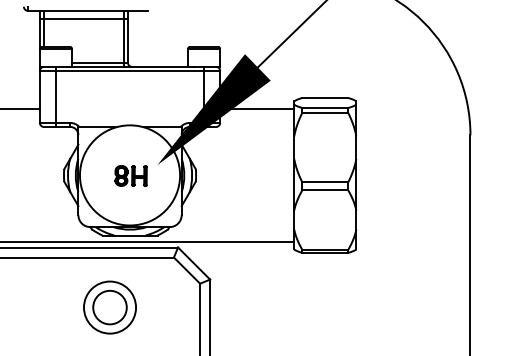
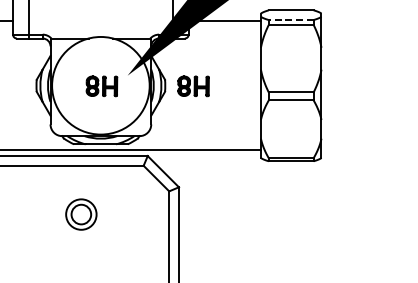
line: (324, 107) -> (290, 19), solid -> dashed
part: (224, 175) -> (192, 85), added
part: (109, 307) -> (80, 214), size x0.6

